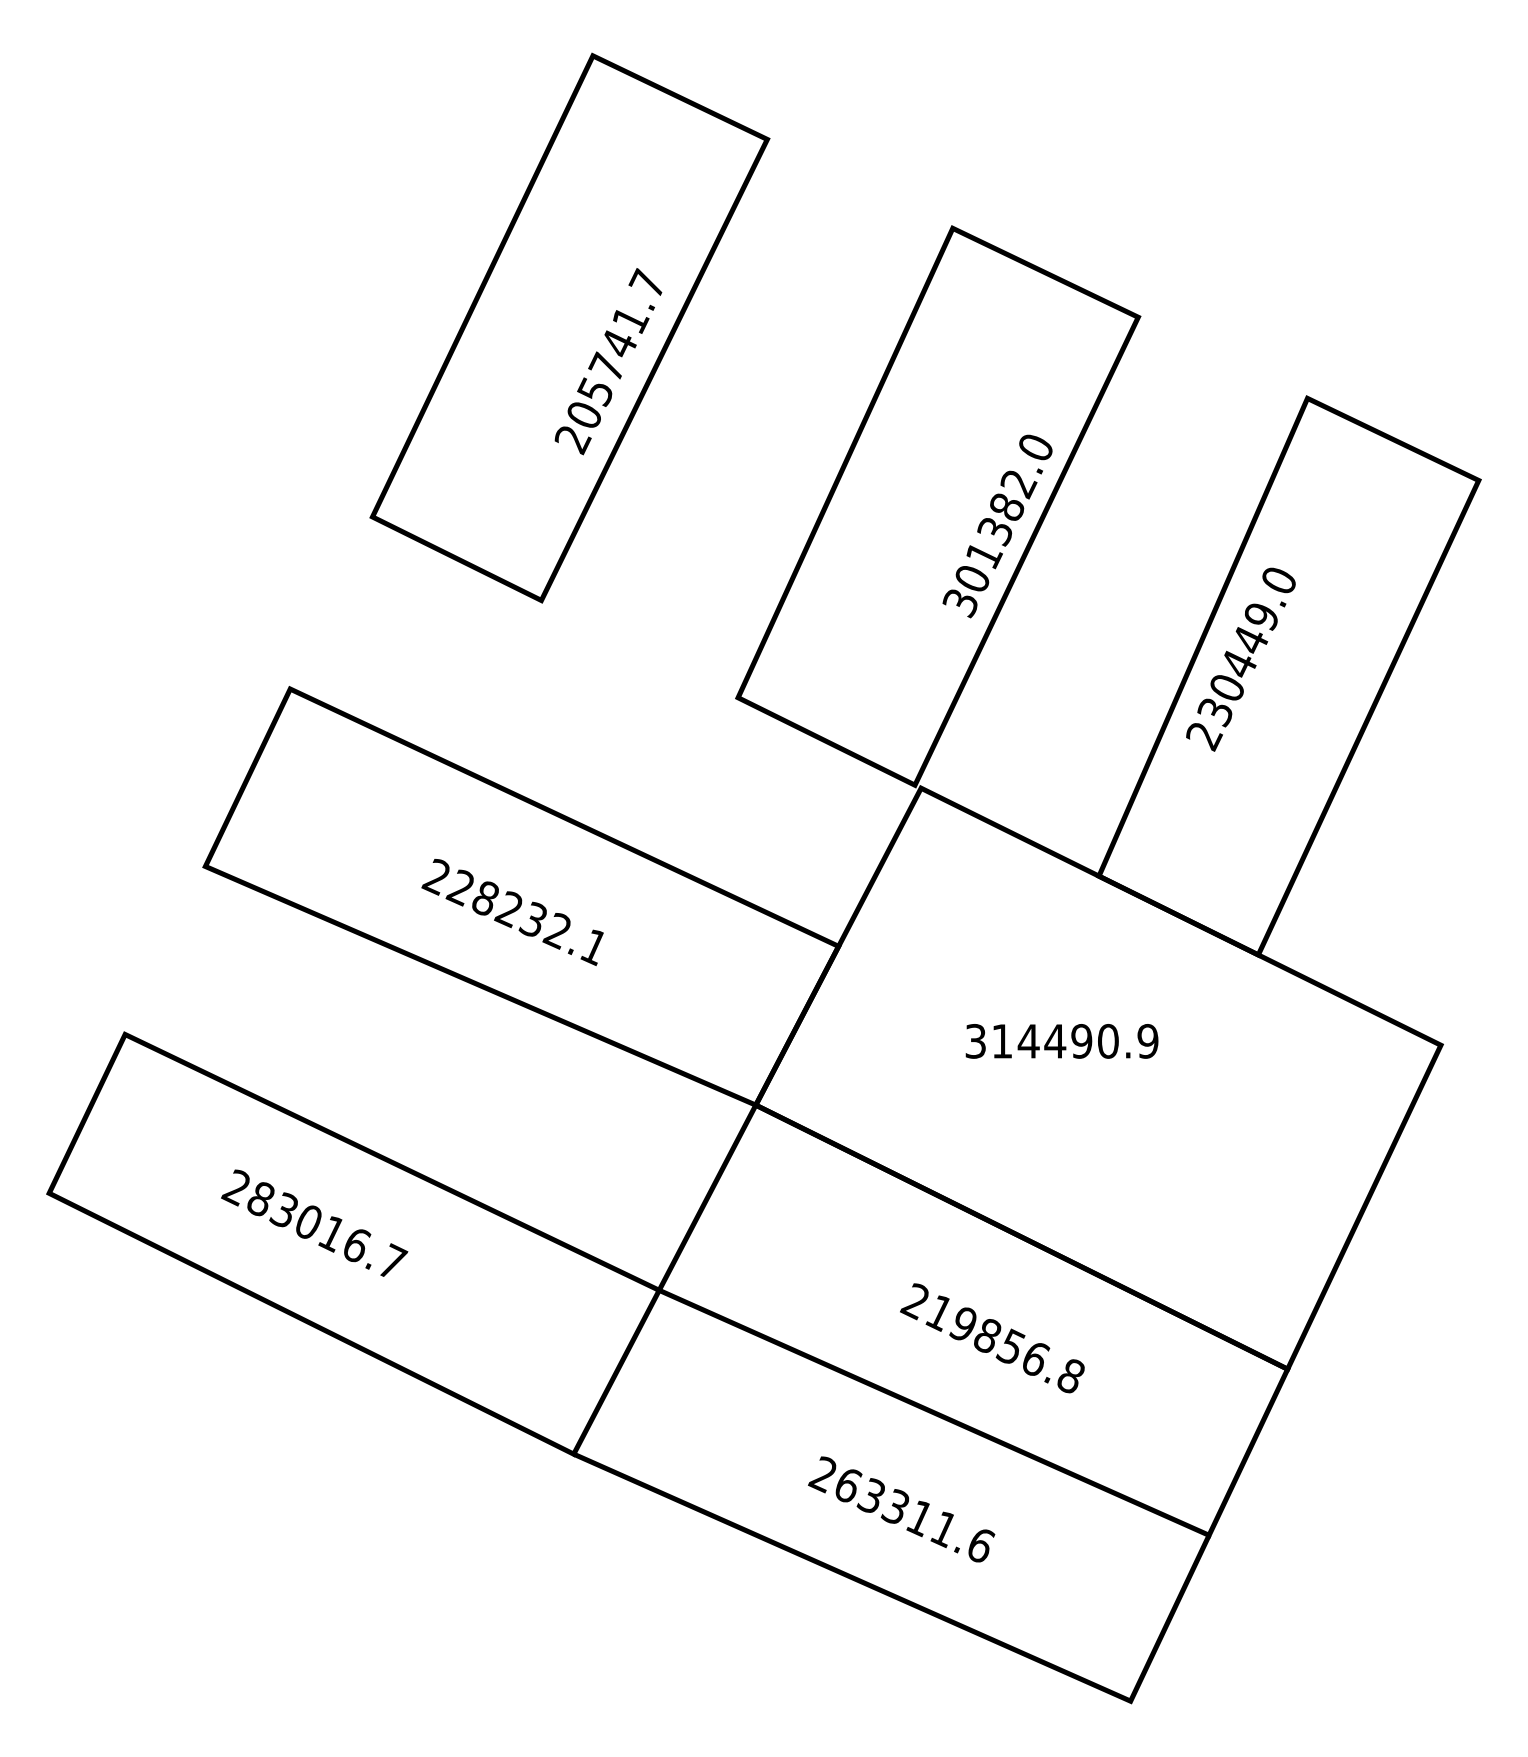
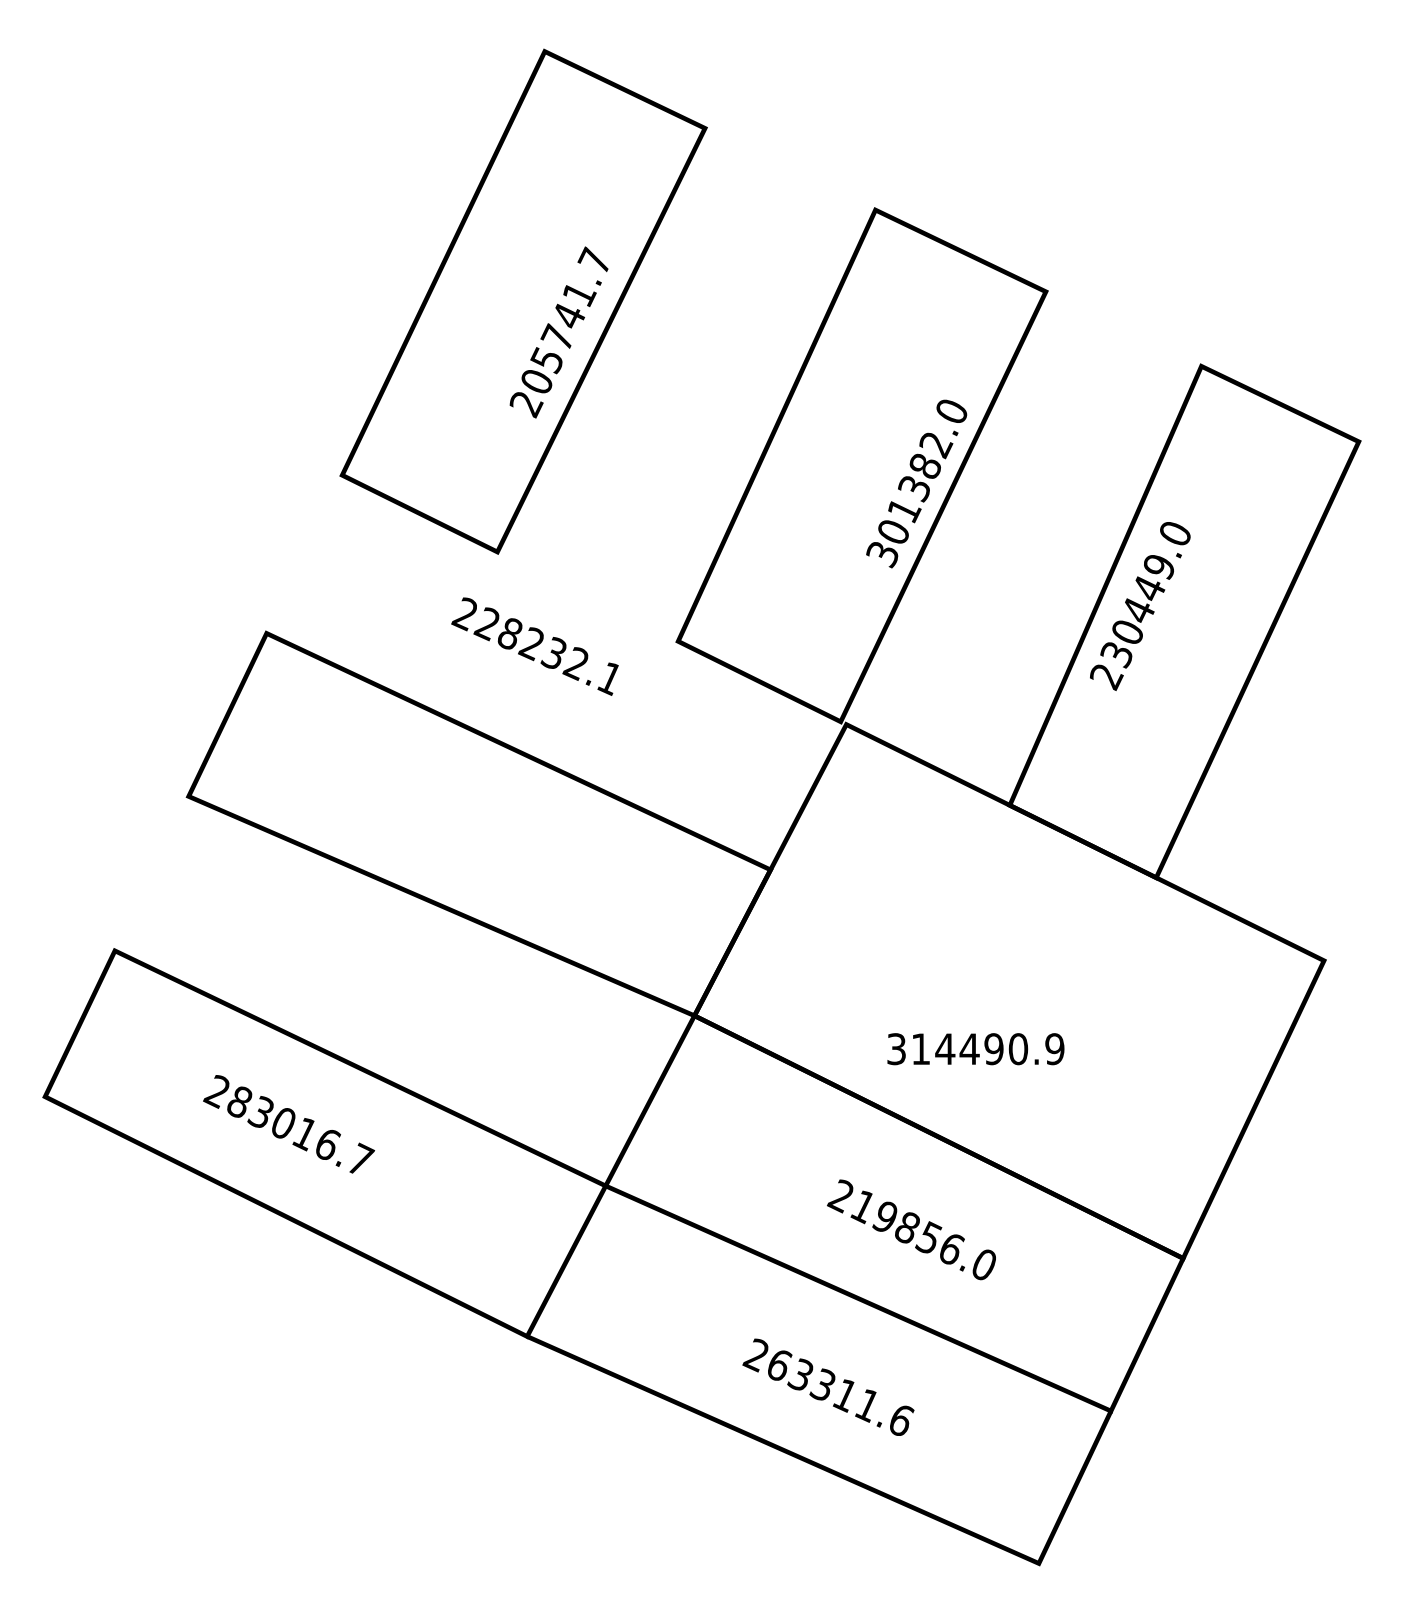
text: (512, 912) -> (534, 646), moved
text: (1061, 1041) -> (975, 1049), moved
text: (1070, 1375) -> (983, 1264), 219856.8 -> 219856.0

